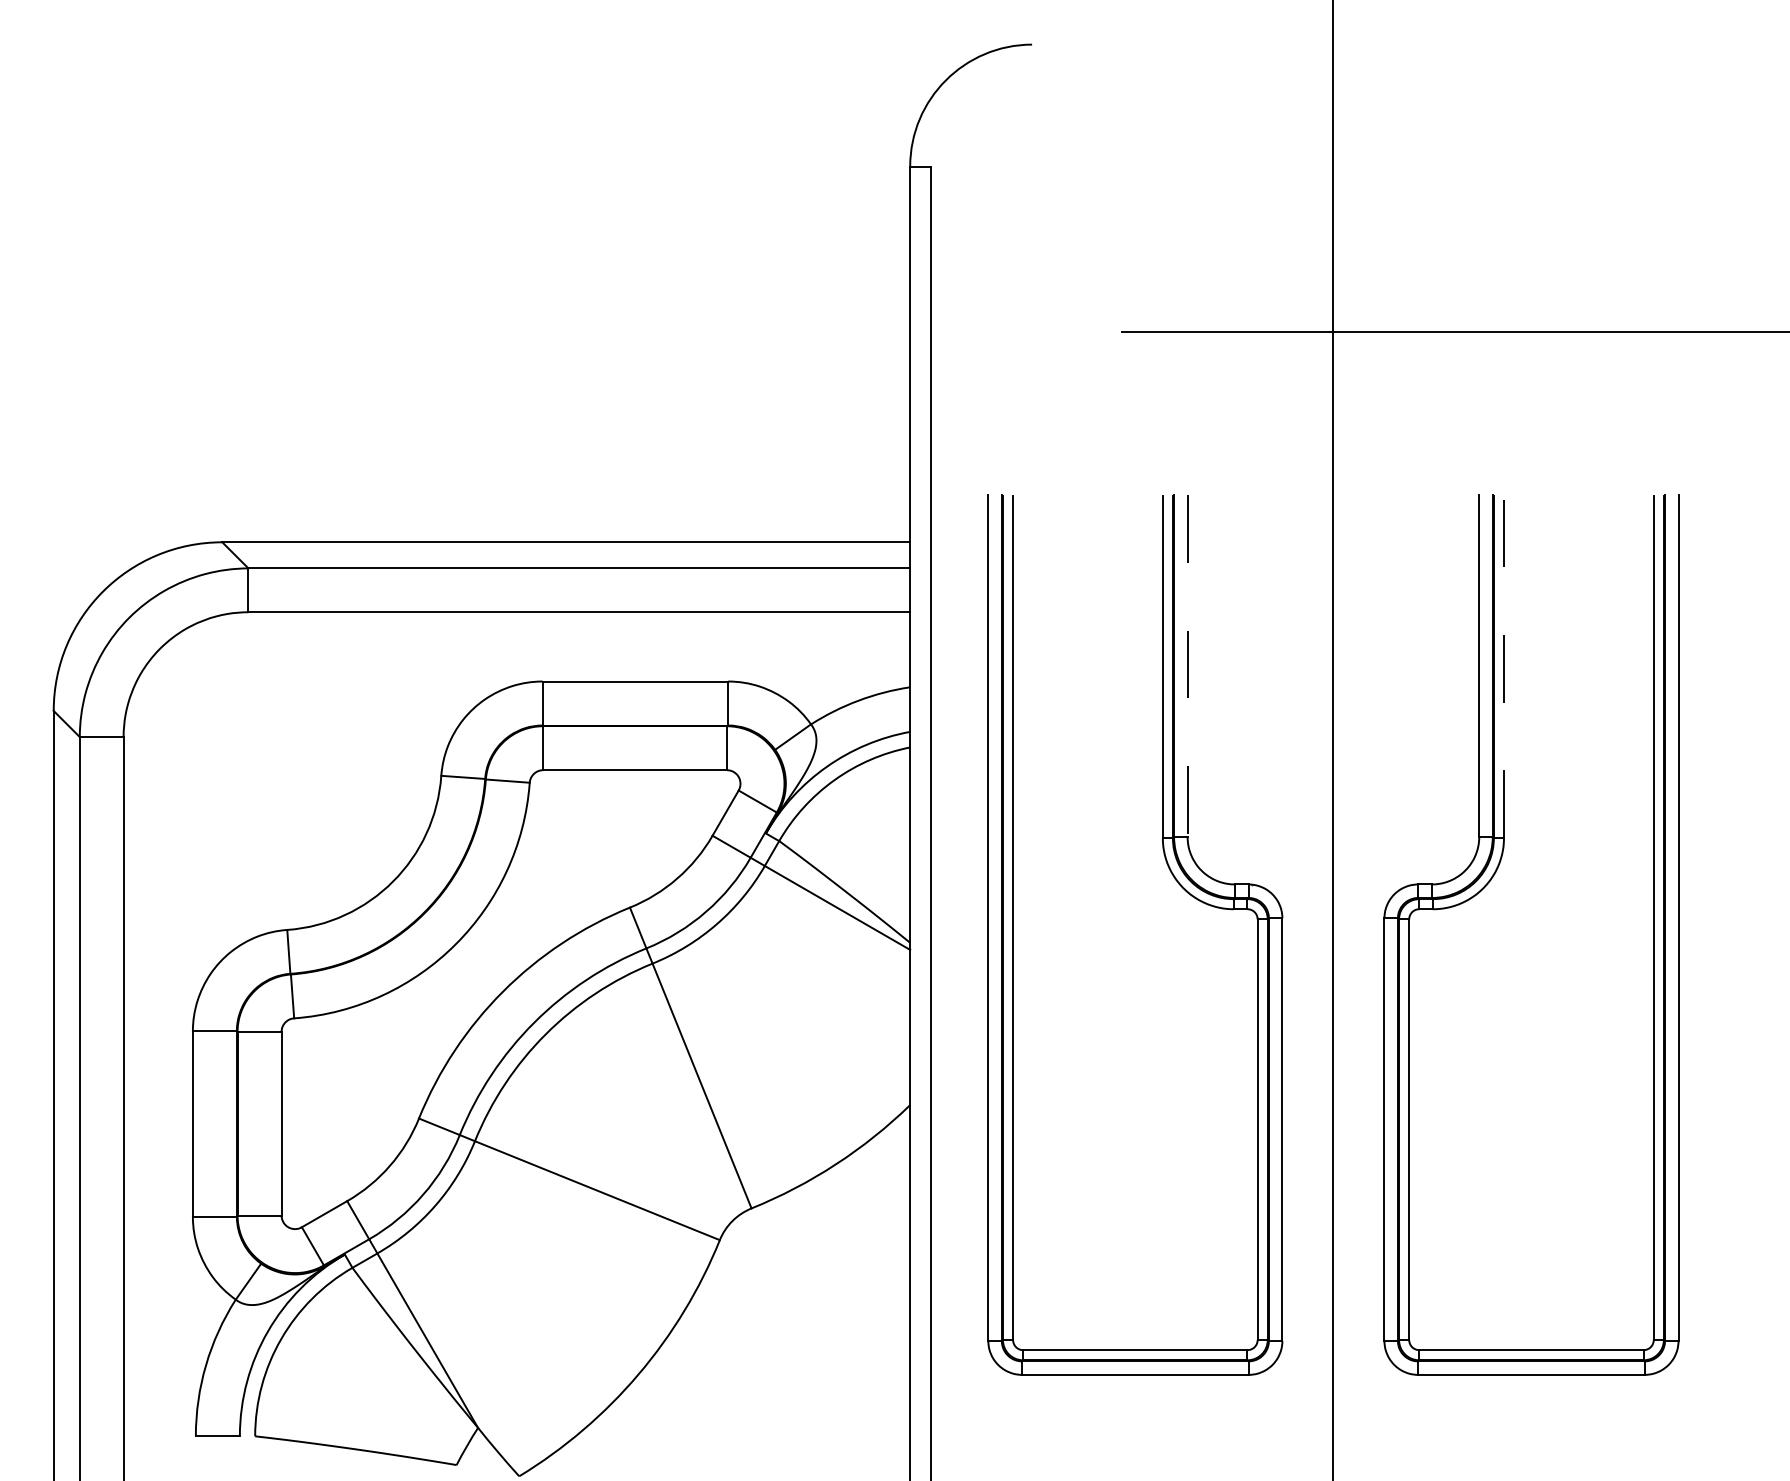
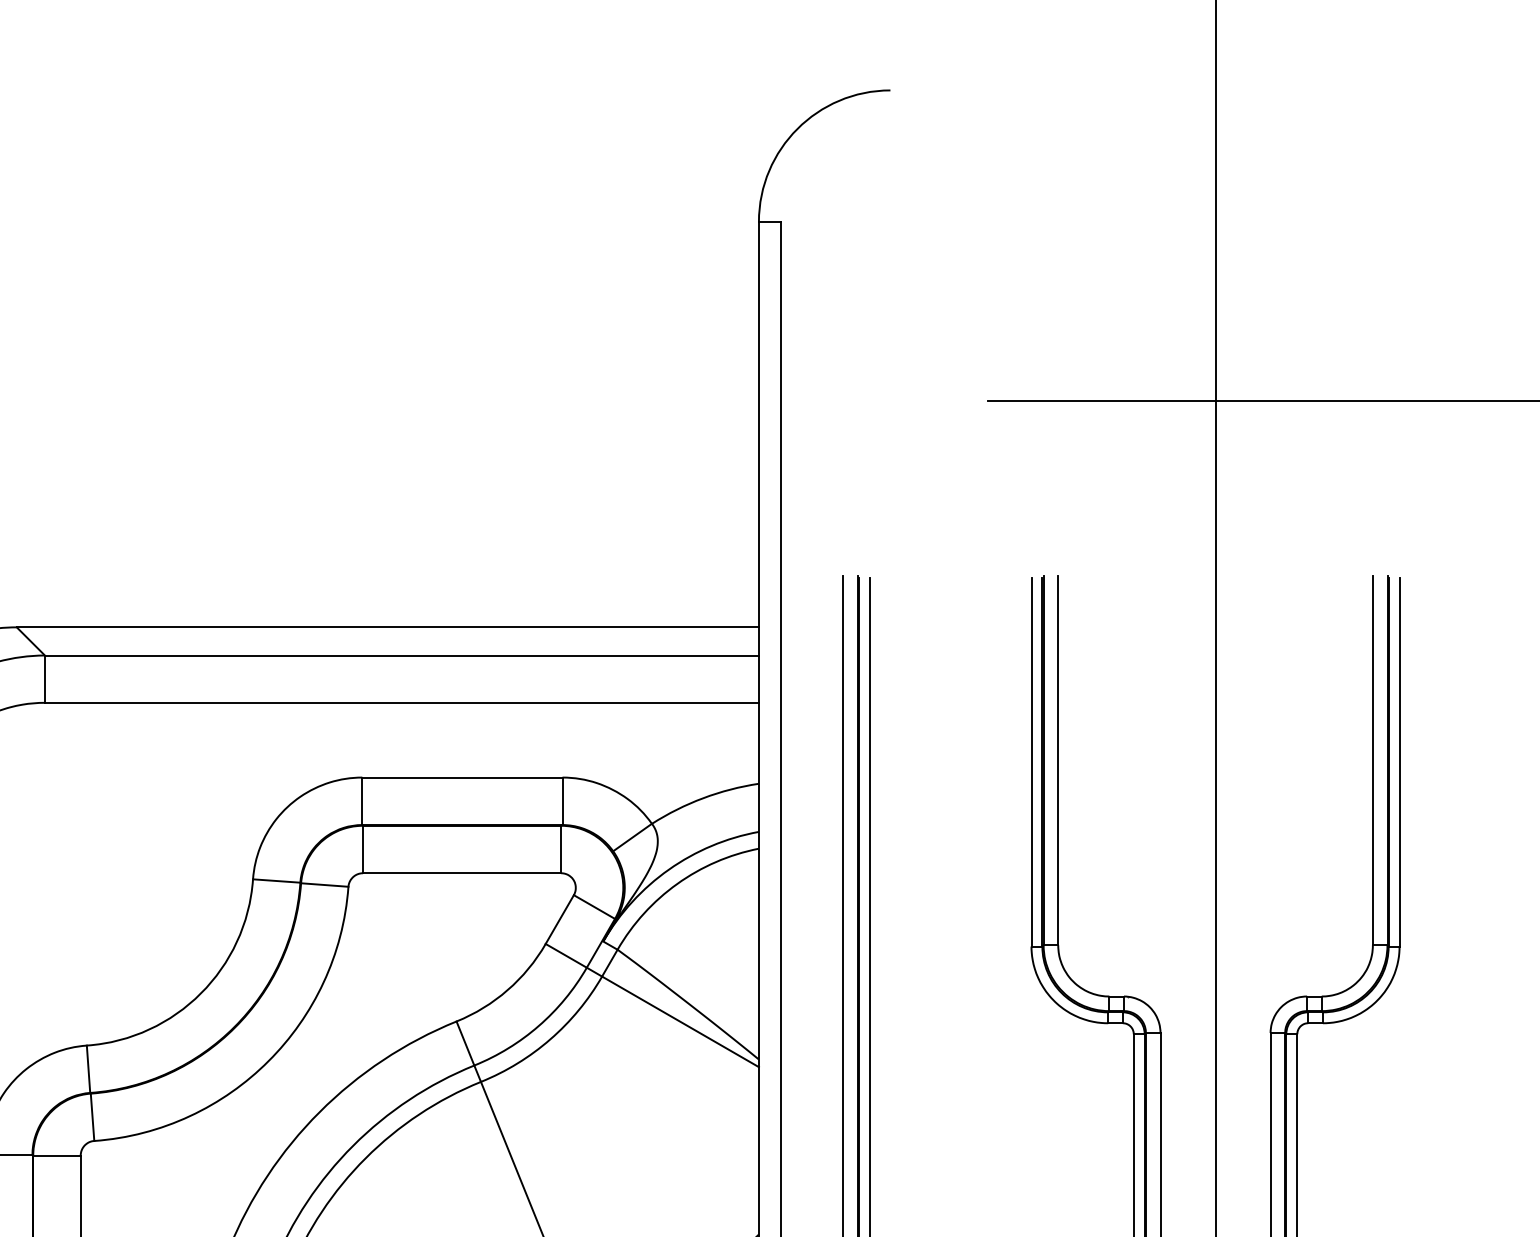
line: (1187, 666) -> (1058, 761), dashed -> solid
line: (1503, 667) -> (1399, 762), dashed -> solid

